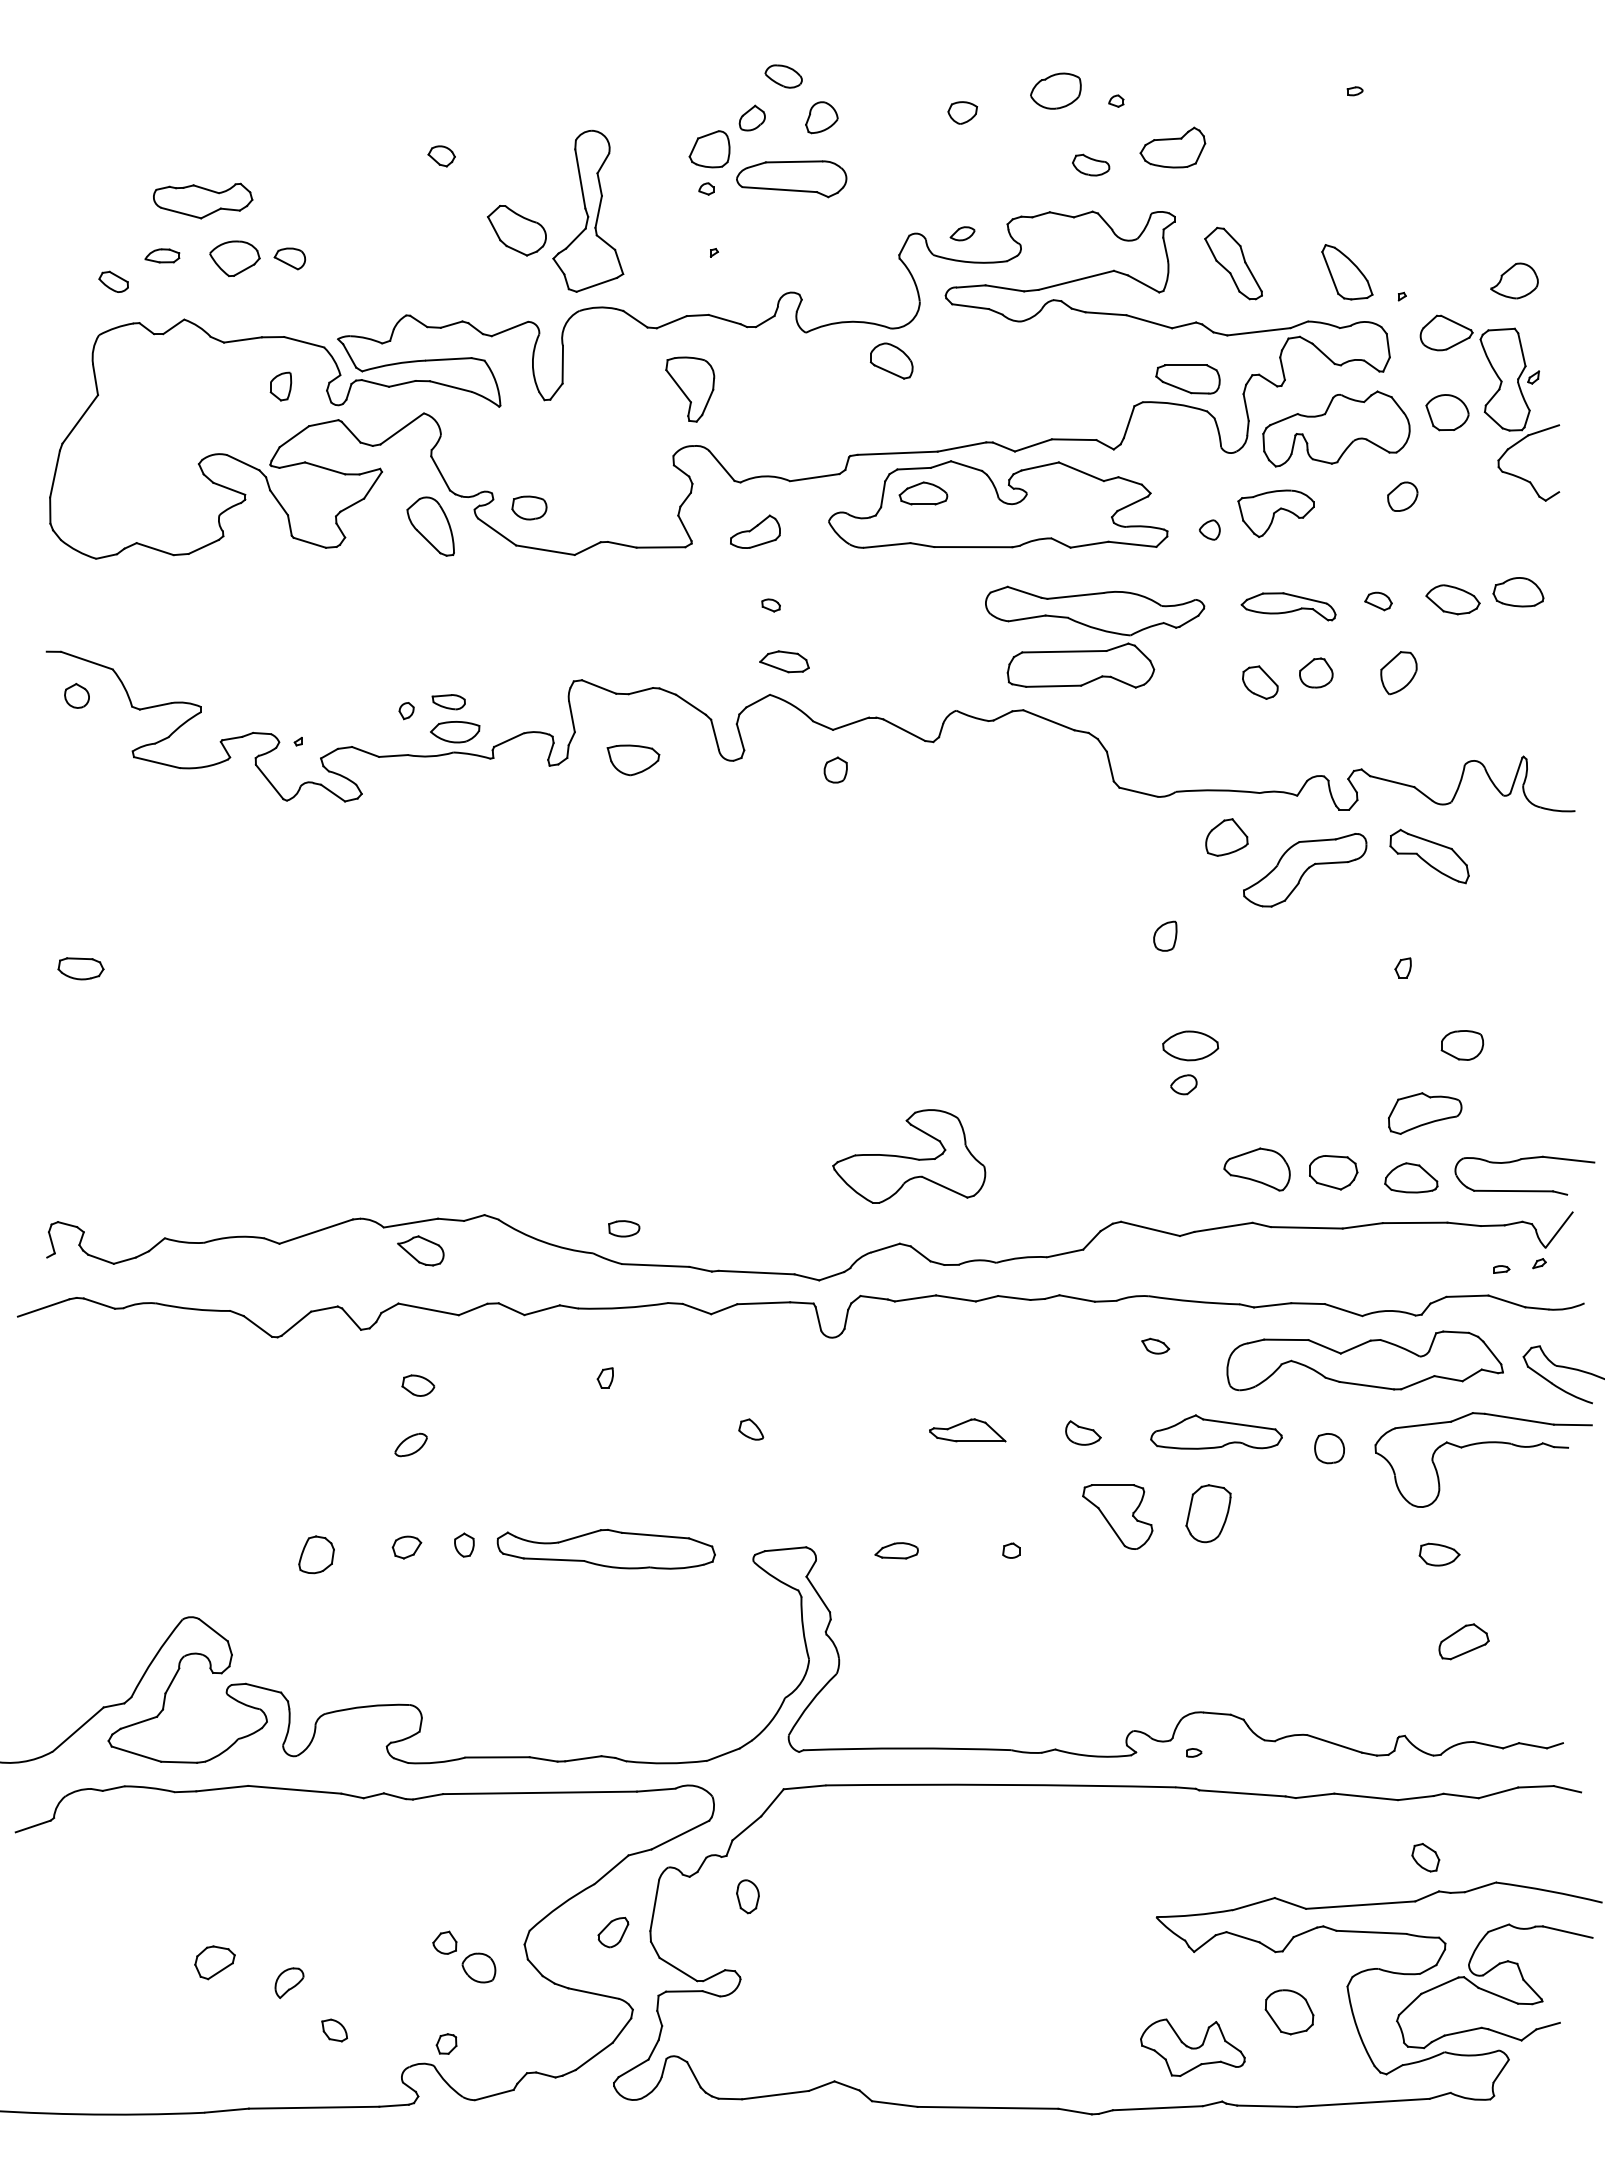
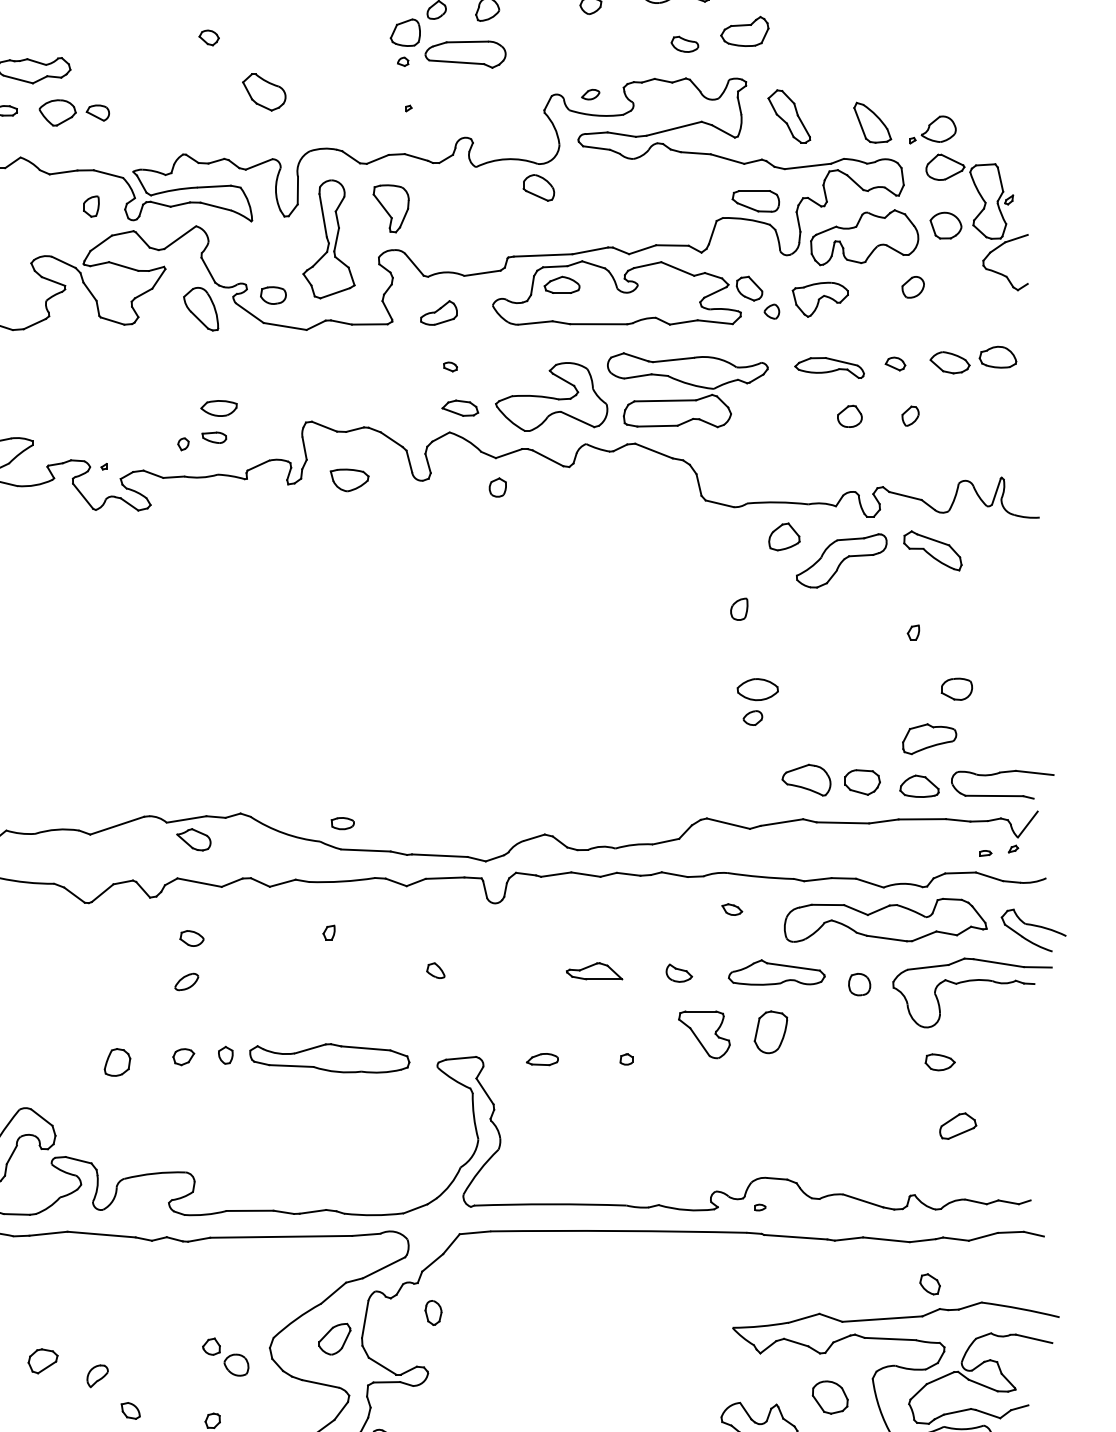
part: (588, 210) -> (329, 238), moved
part: (1514, 280) -> (938, 128), moved
part: (1399, 672) -> (910, 416), size x0.62
part: (1260, 682) -> (749, 288), moved
part: (455, 732) -> (219, 408), moved
part: (909, 1156) -> (551, 397), moved
part: (613, 1932) -> (335, 1339), size x1.43

